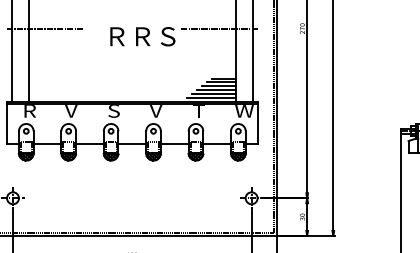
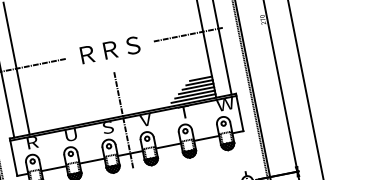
text: (142, 36) -> (109, 49), moved
line: (132, 106) -> (123, 120), added
text: (72, 111) -> (70, 135), V -> U

